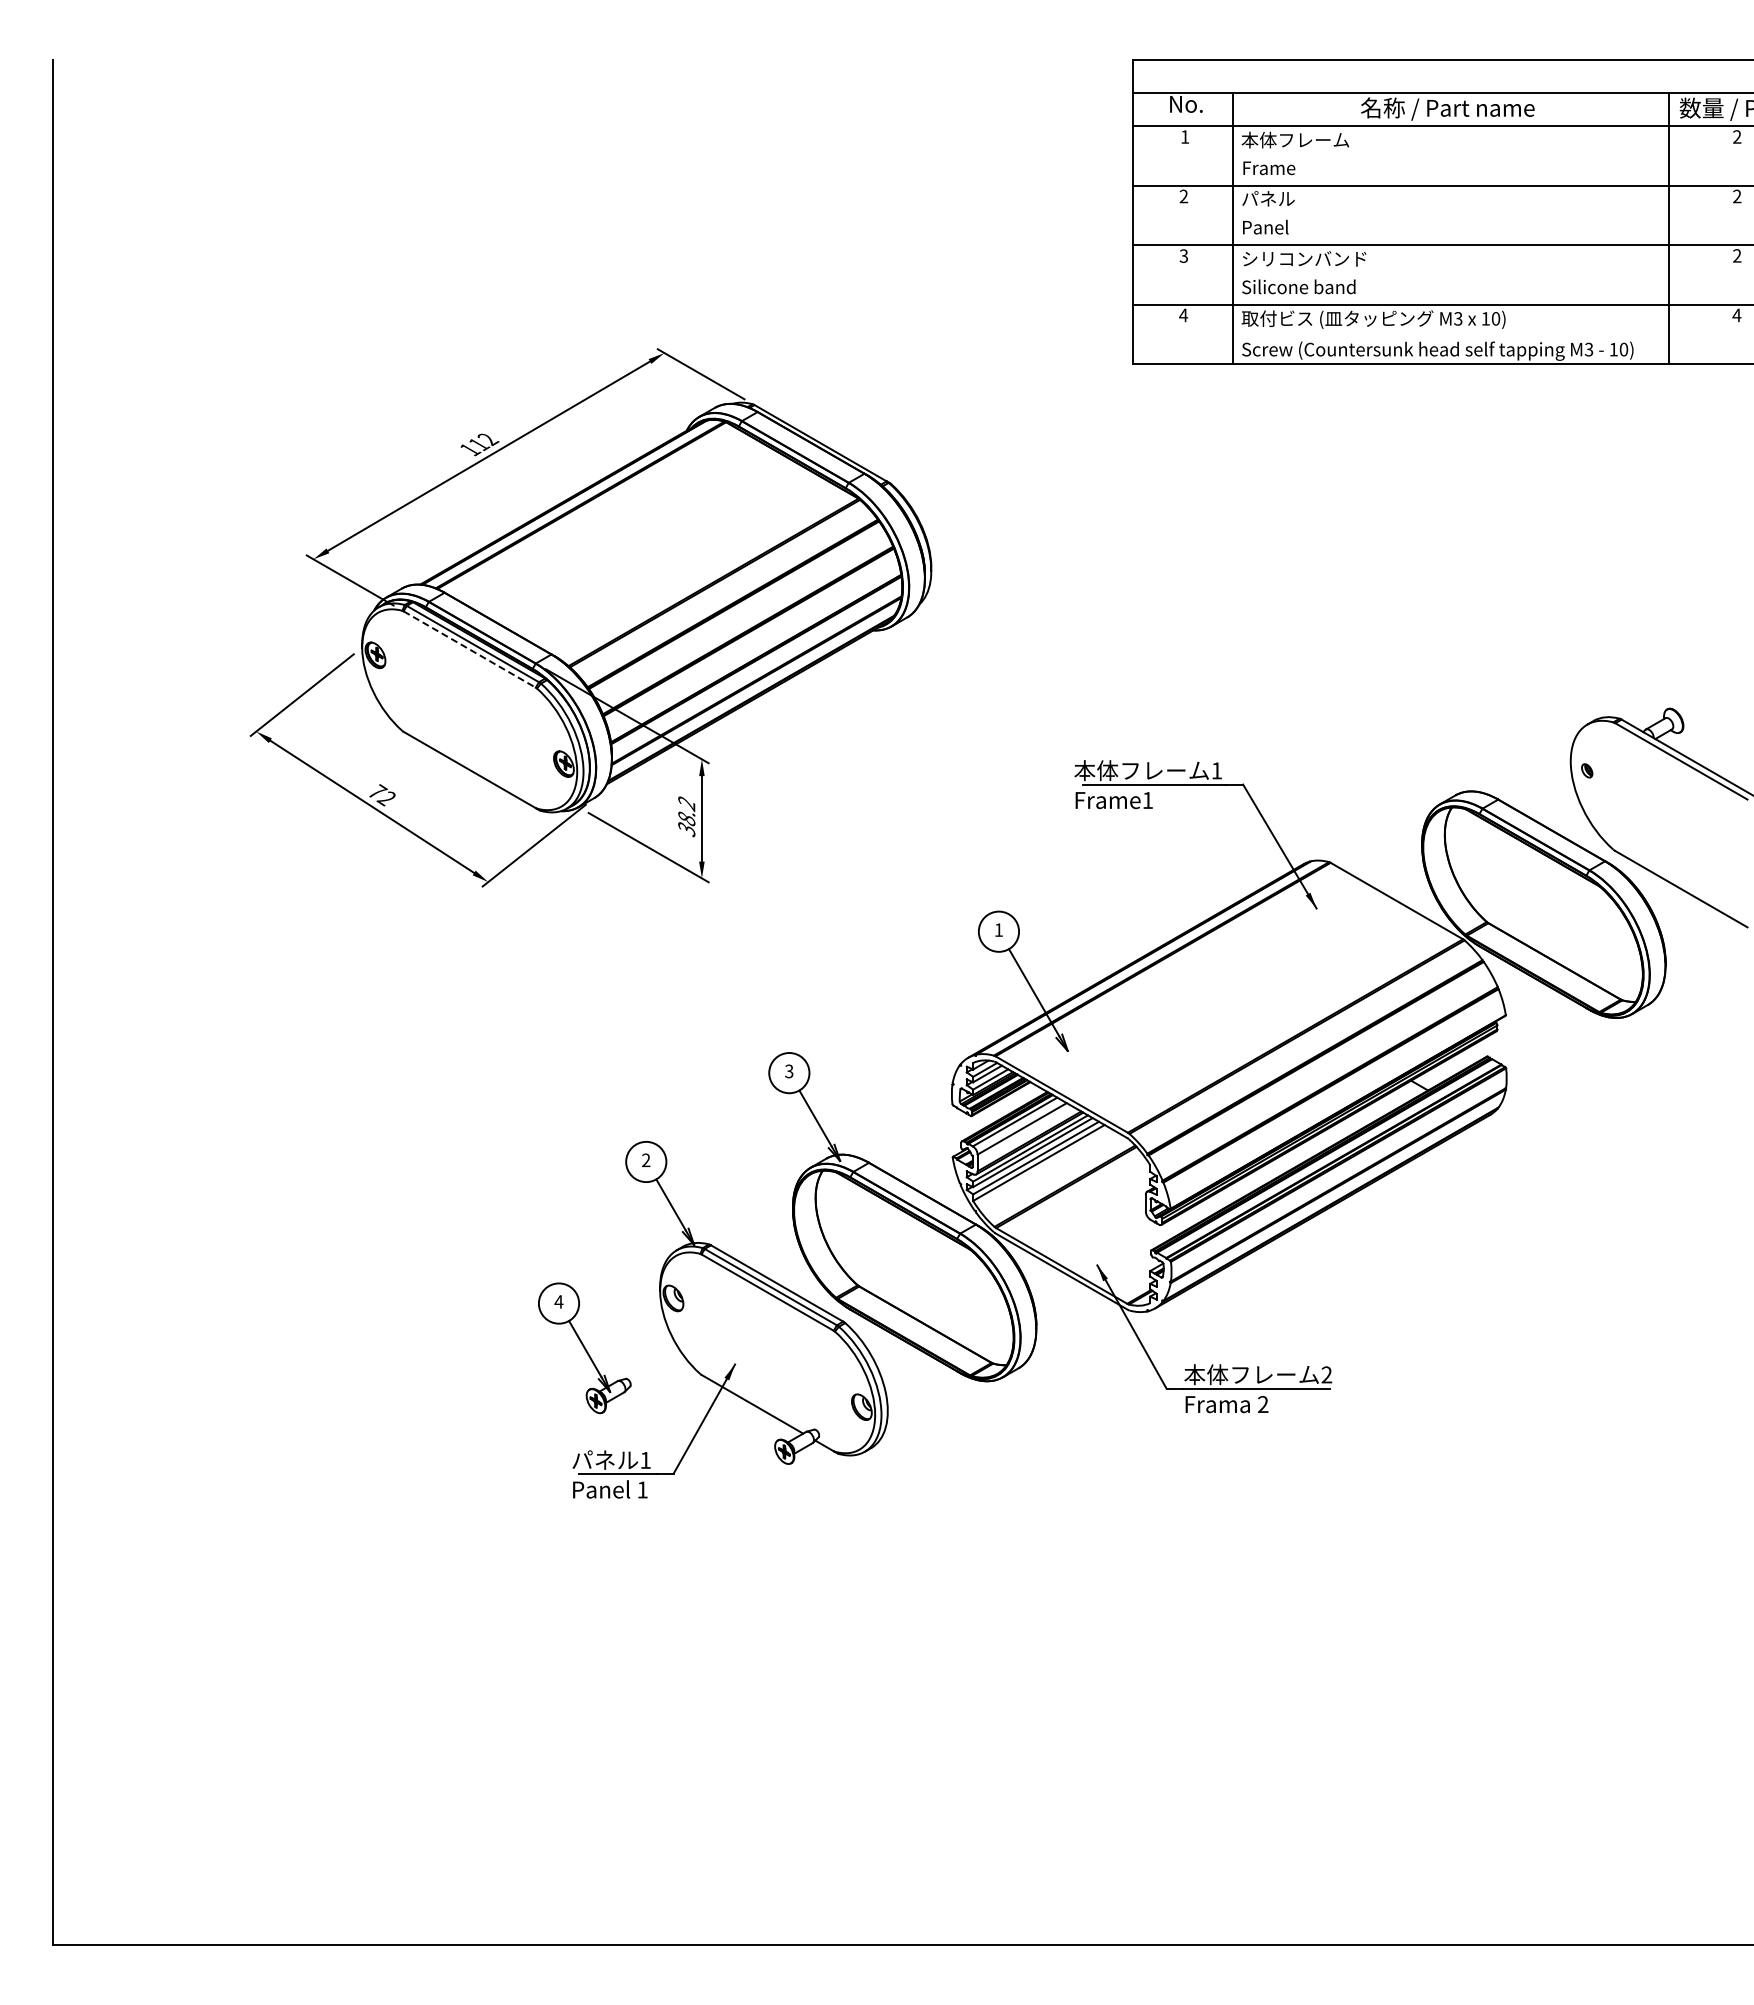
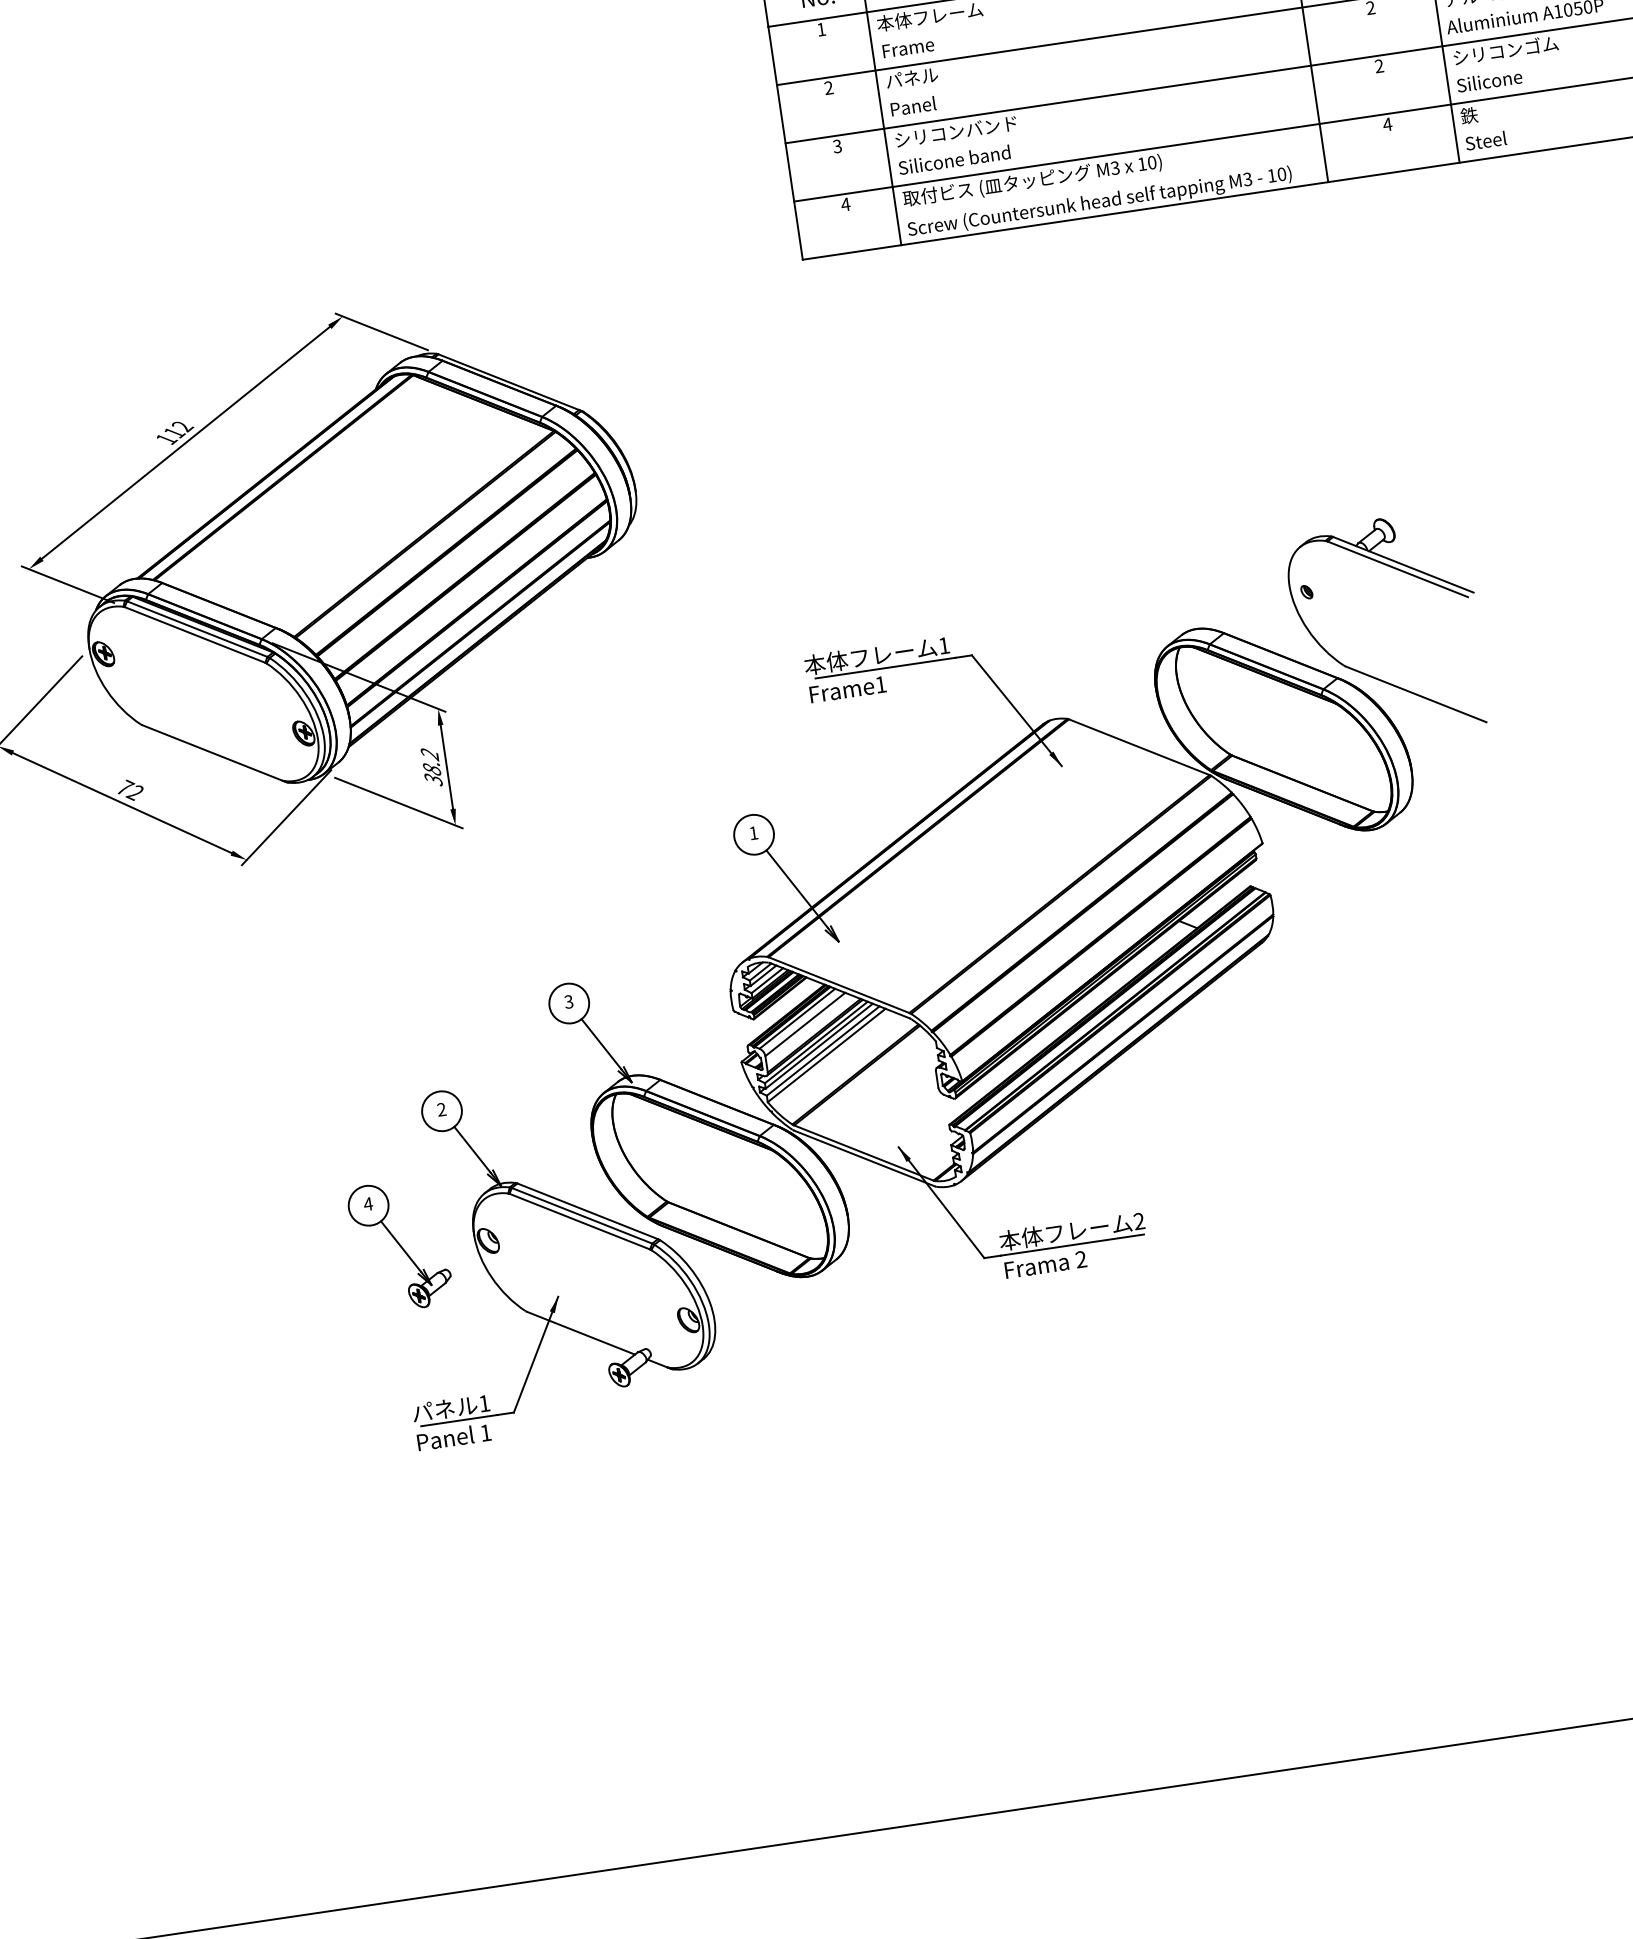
line: (470, 649) -> (195, 634), dashed -> solid
part: (584, 1348) -> (400, 1246), moved

